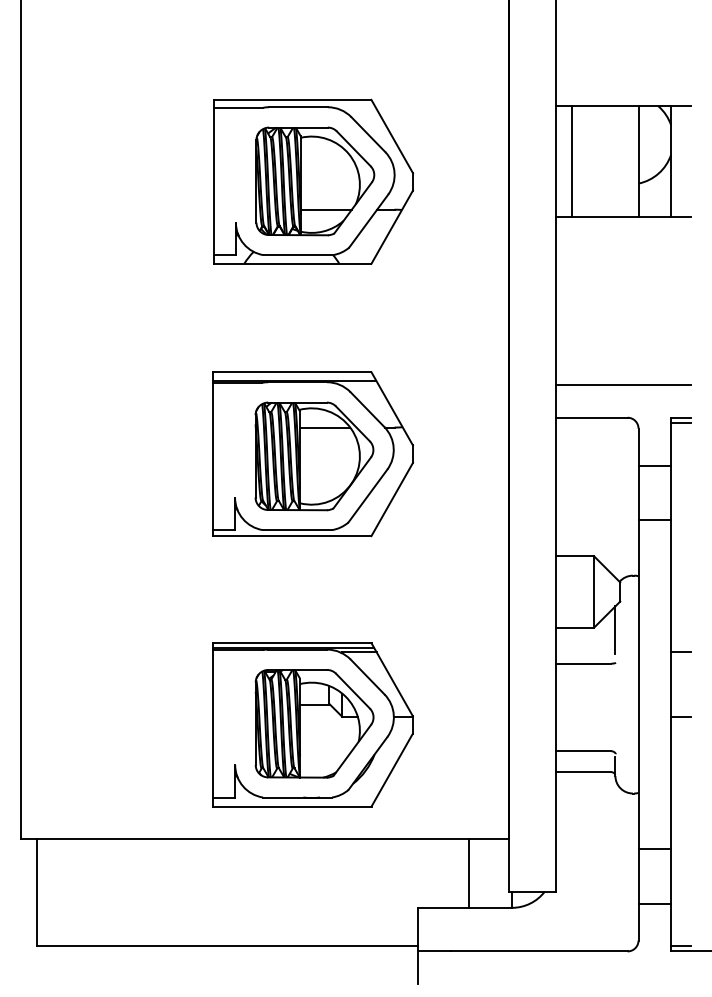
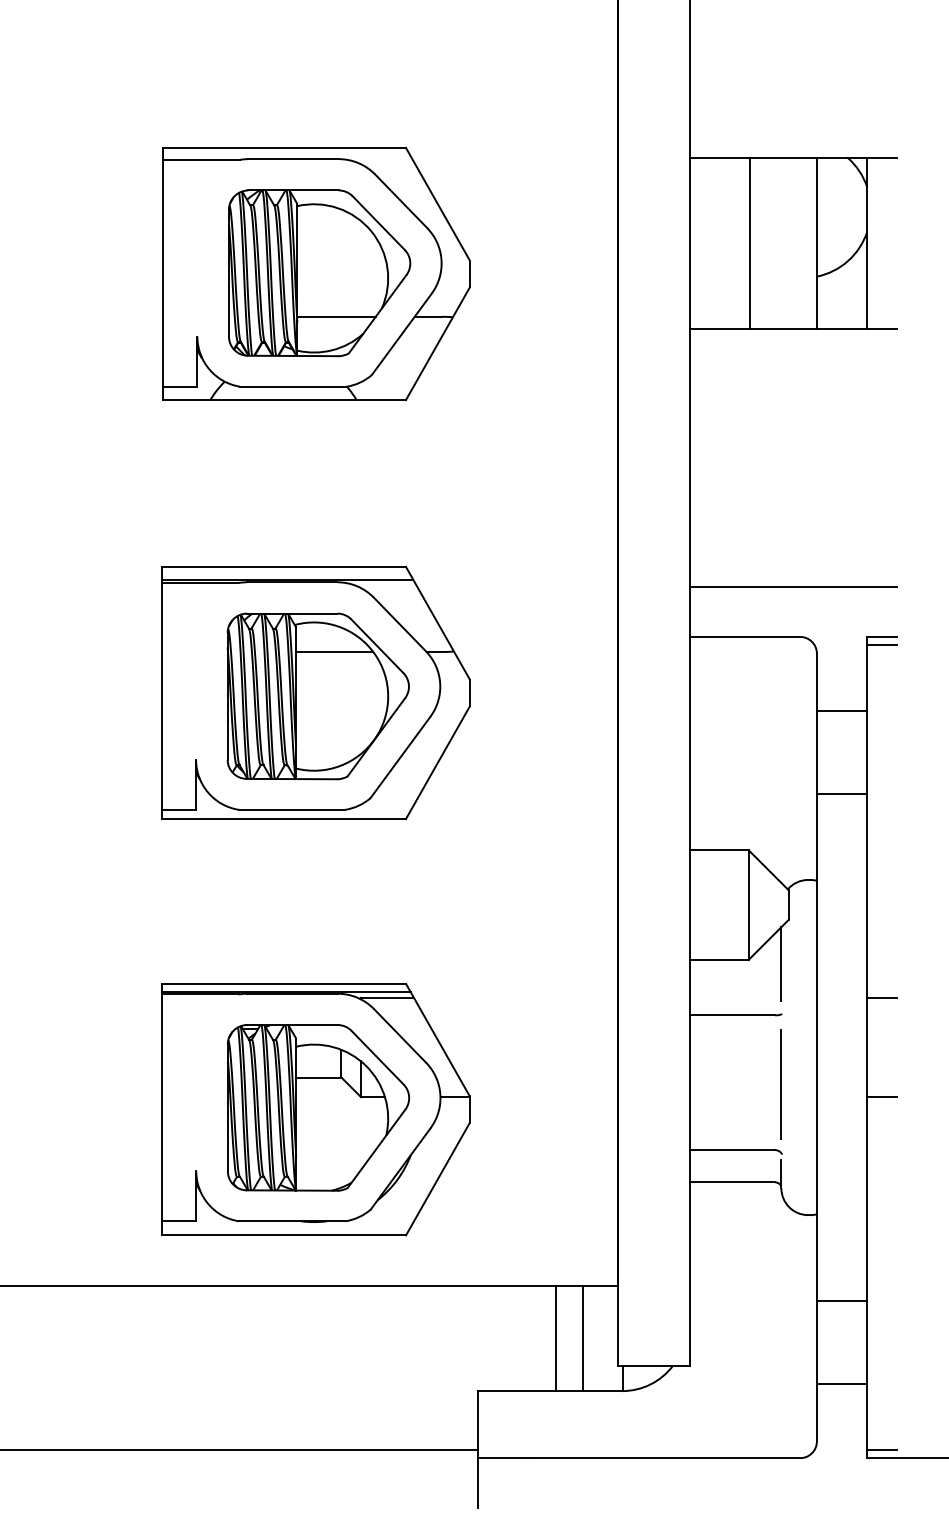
line: (571, 161) -> (749, 242), moved
line: (615, 708) -> (781, 1084), added
line: (486, 873) -> (582, 1338), added

